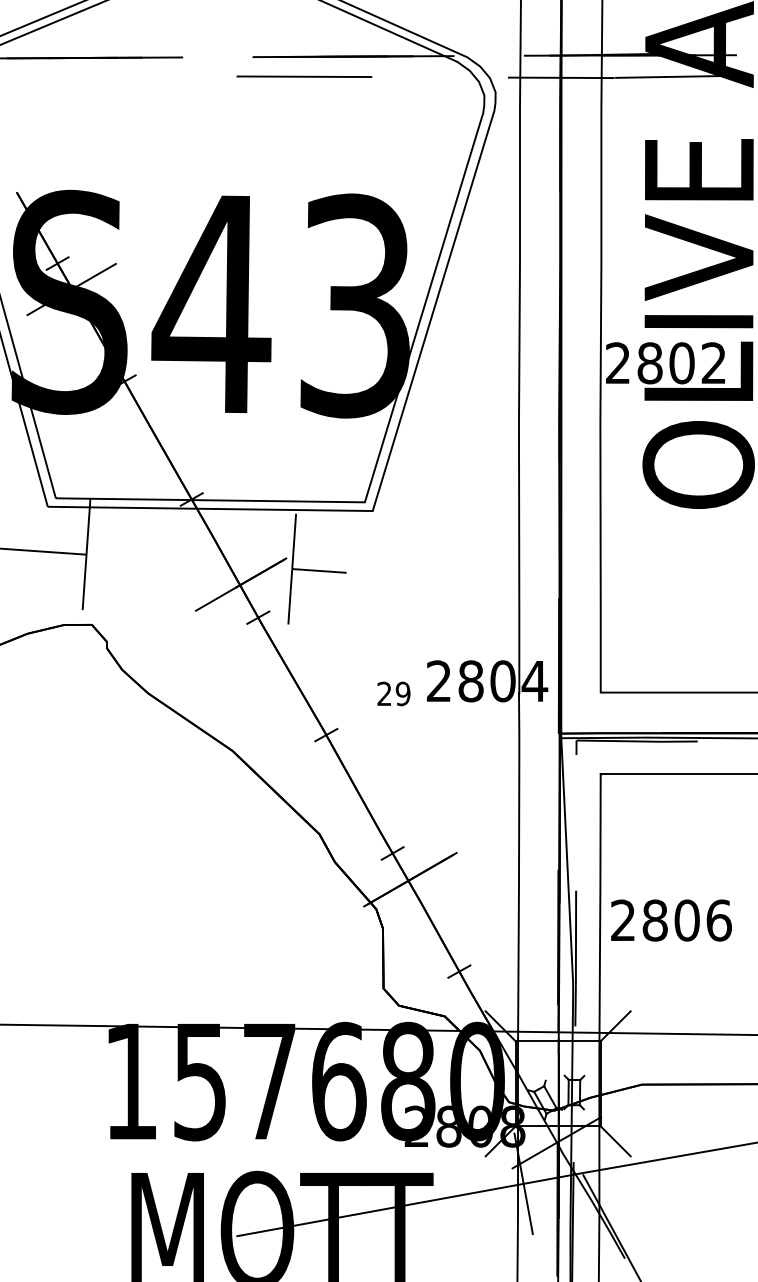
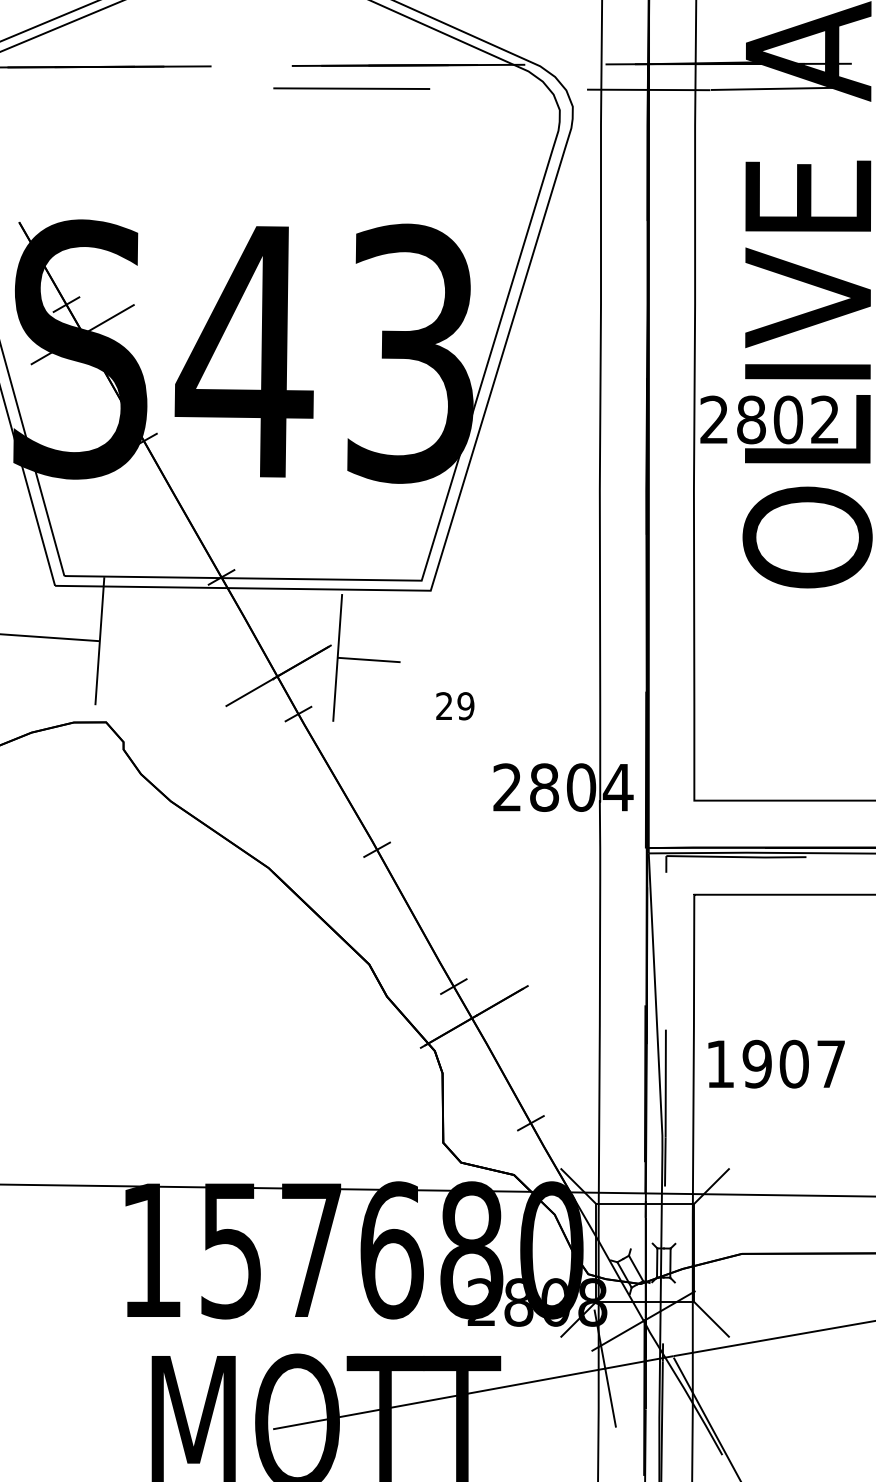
text: (393, 693) -> (454, 705), moved
text: (671, 920) -> (776, 1064), 2806 -> 1907

